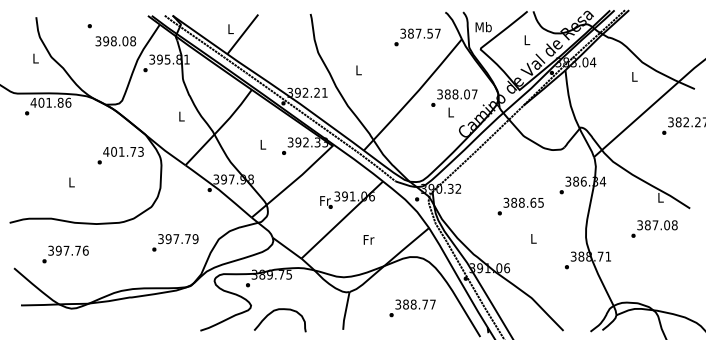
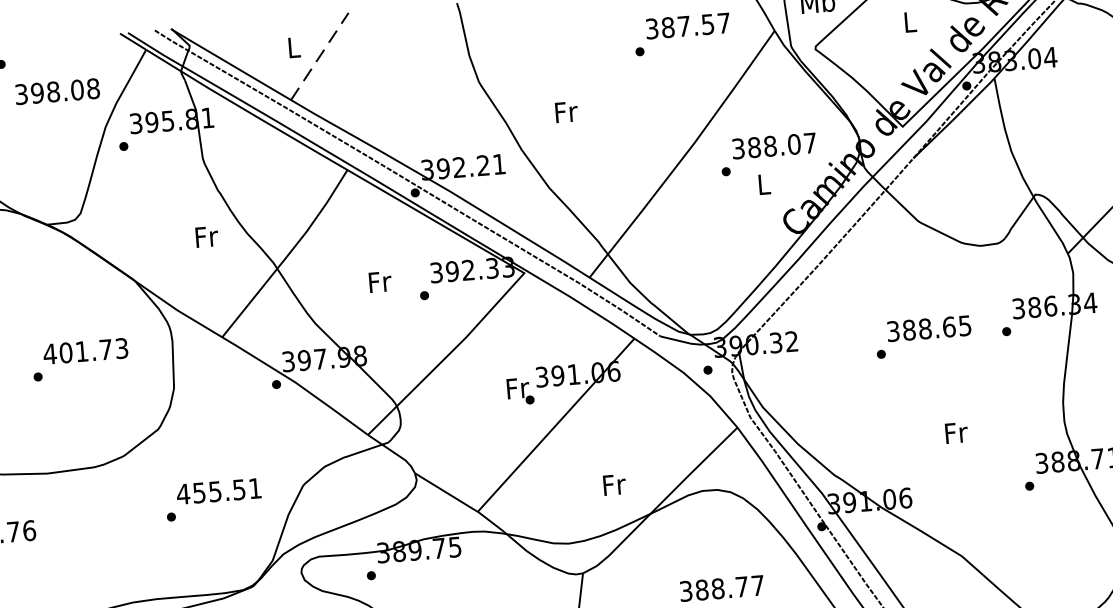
line: (243, 34) -> (321, 56), solid -> dashed
text: (358, 70) -> (565, 112), L -> Fr
text: (181, 116) -> (205, 236), L -> Fr
text: (263, 144) -> (380, 281), L -> Fr
text: (120, 155) -> (80, 359), moved
text: (520, 206) -> (923, 336), moved
text: (533, 238) -> (955, 432), L -> Fr
text: (177, 239) -> (217, 492), 397.79 -> 455.51
text: (368, 239) -> (613, 484), moved

